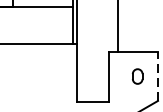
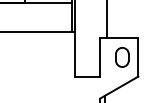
line: (158, 75) -> (138, 56), dashed -> solid
part: (137, 76) -> (122, 57), size x1.67

